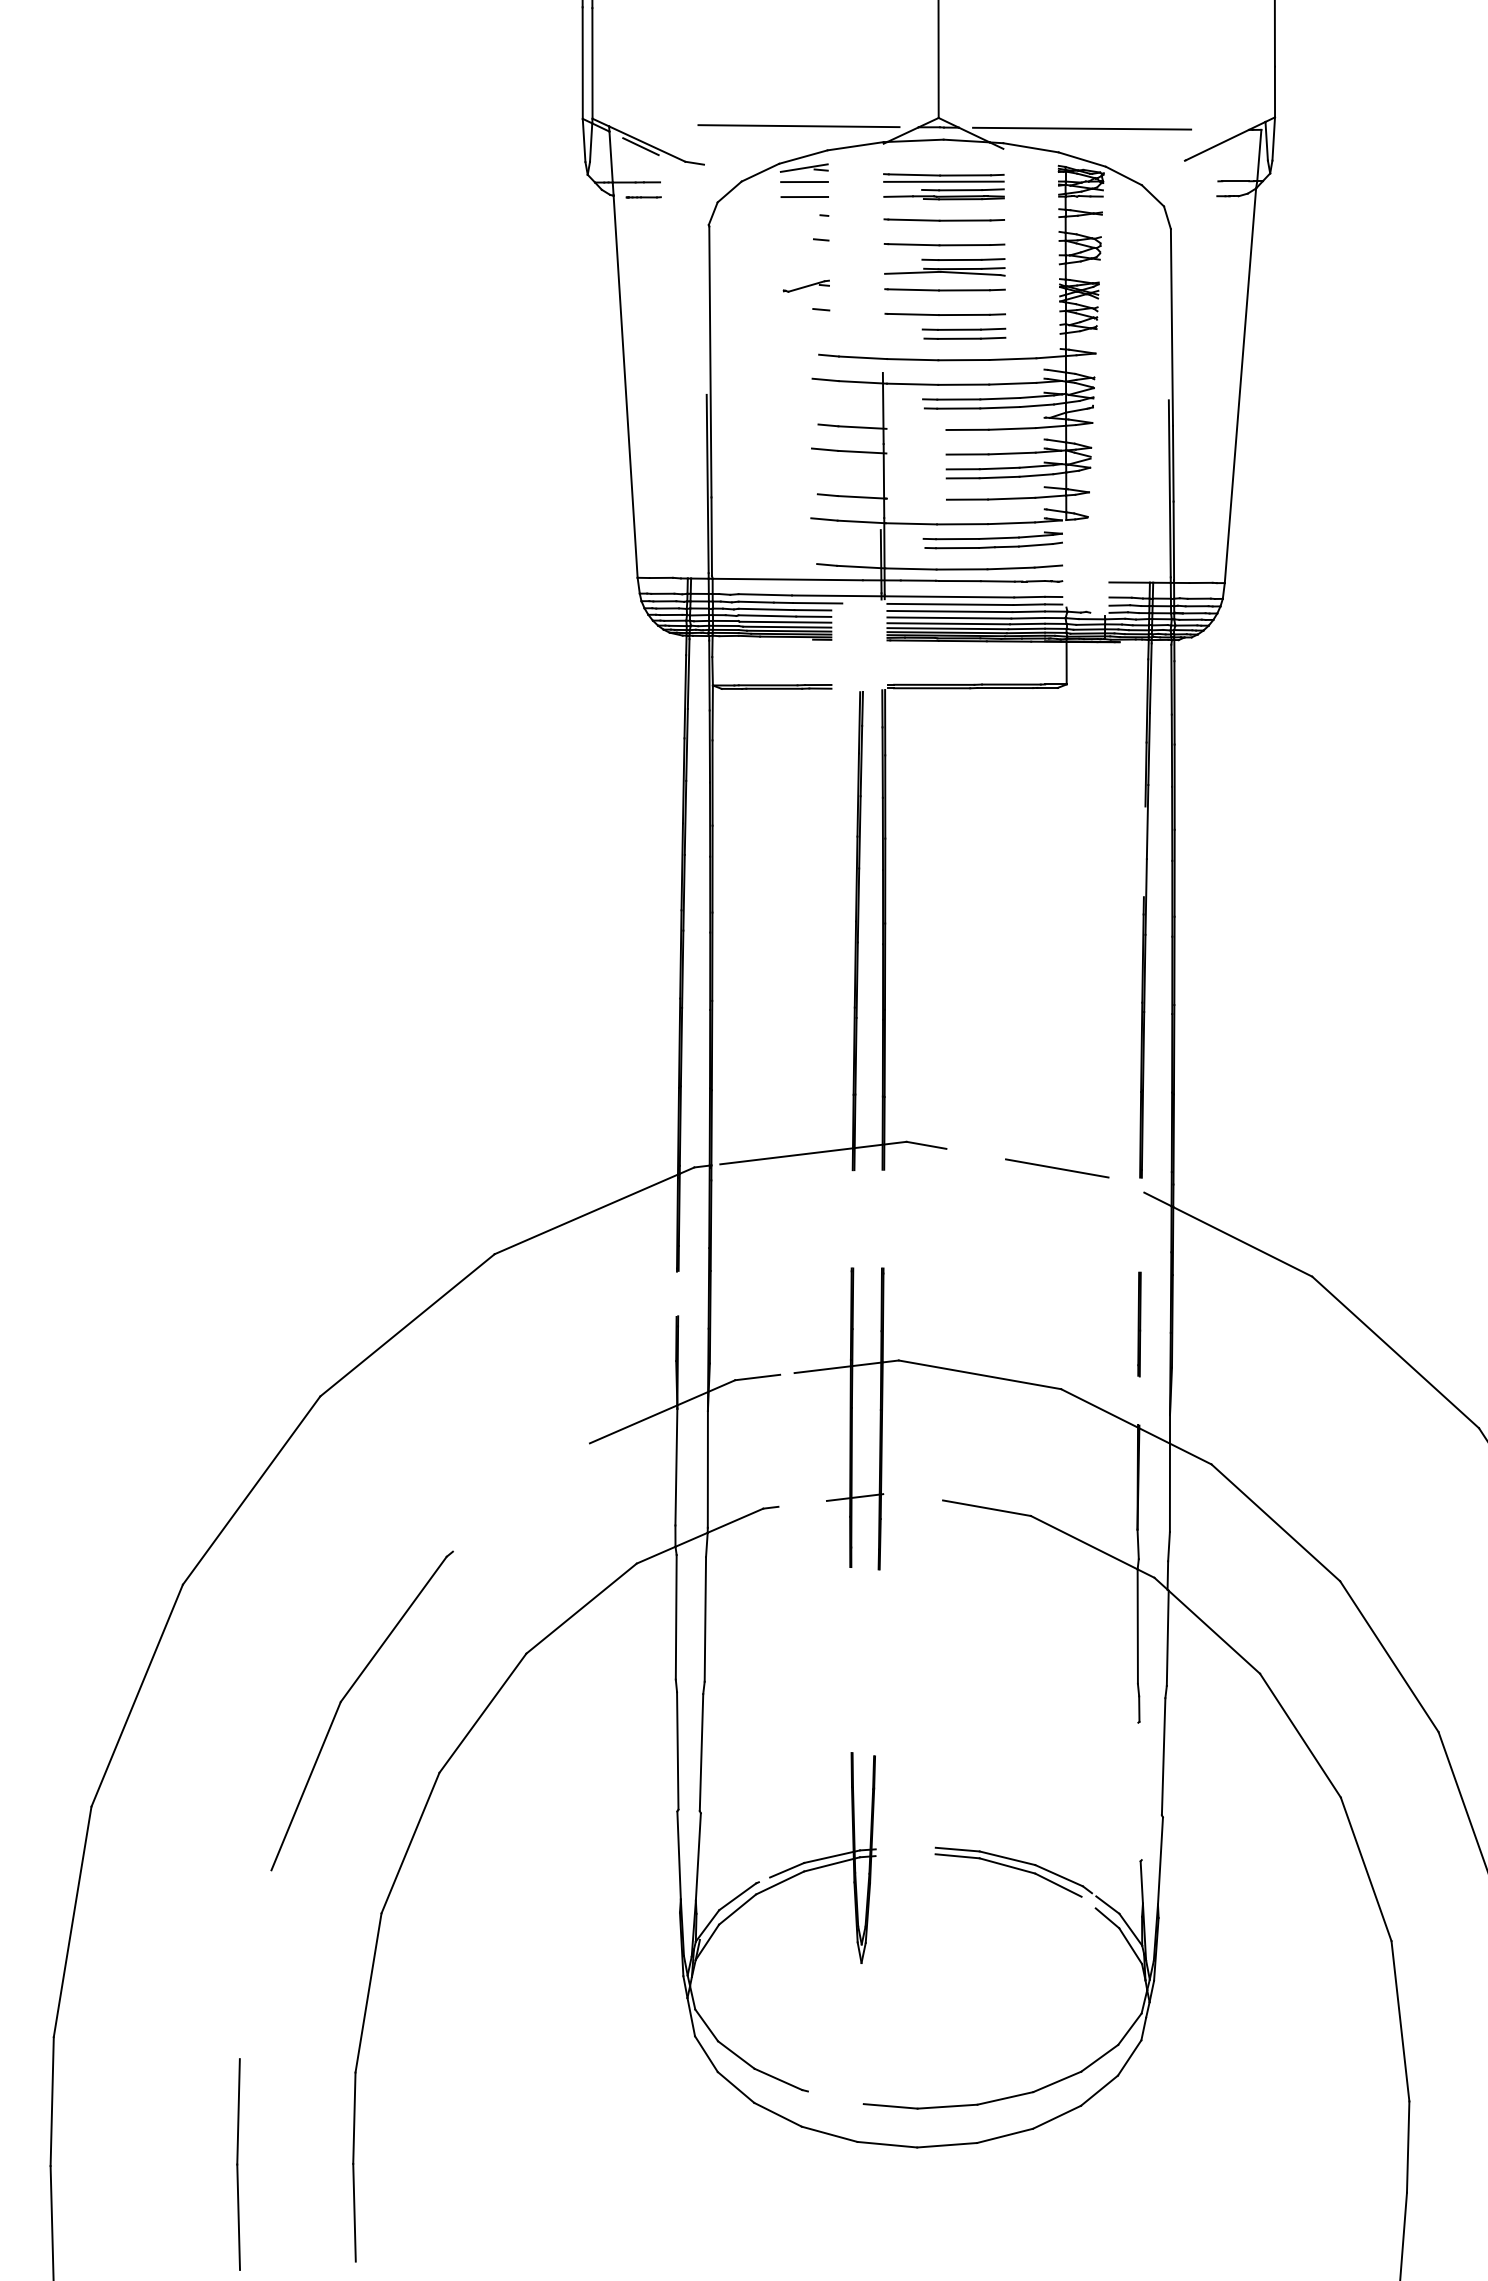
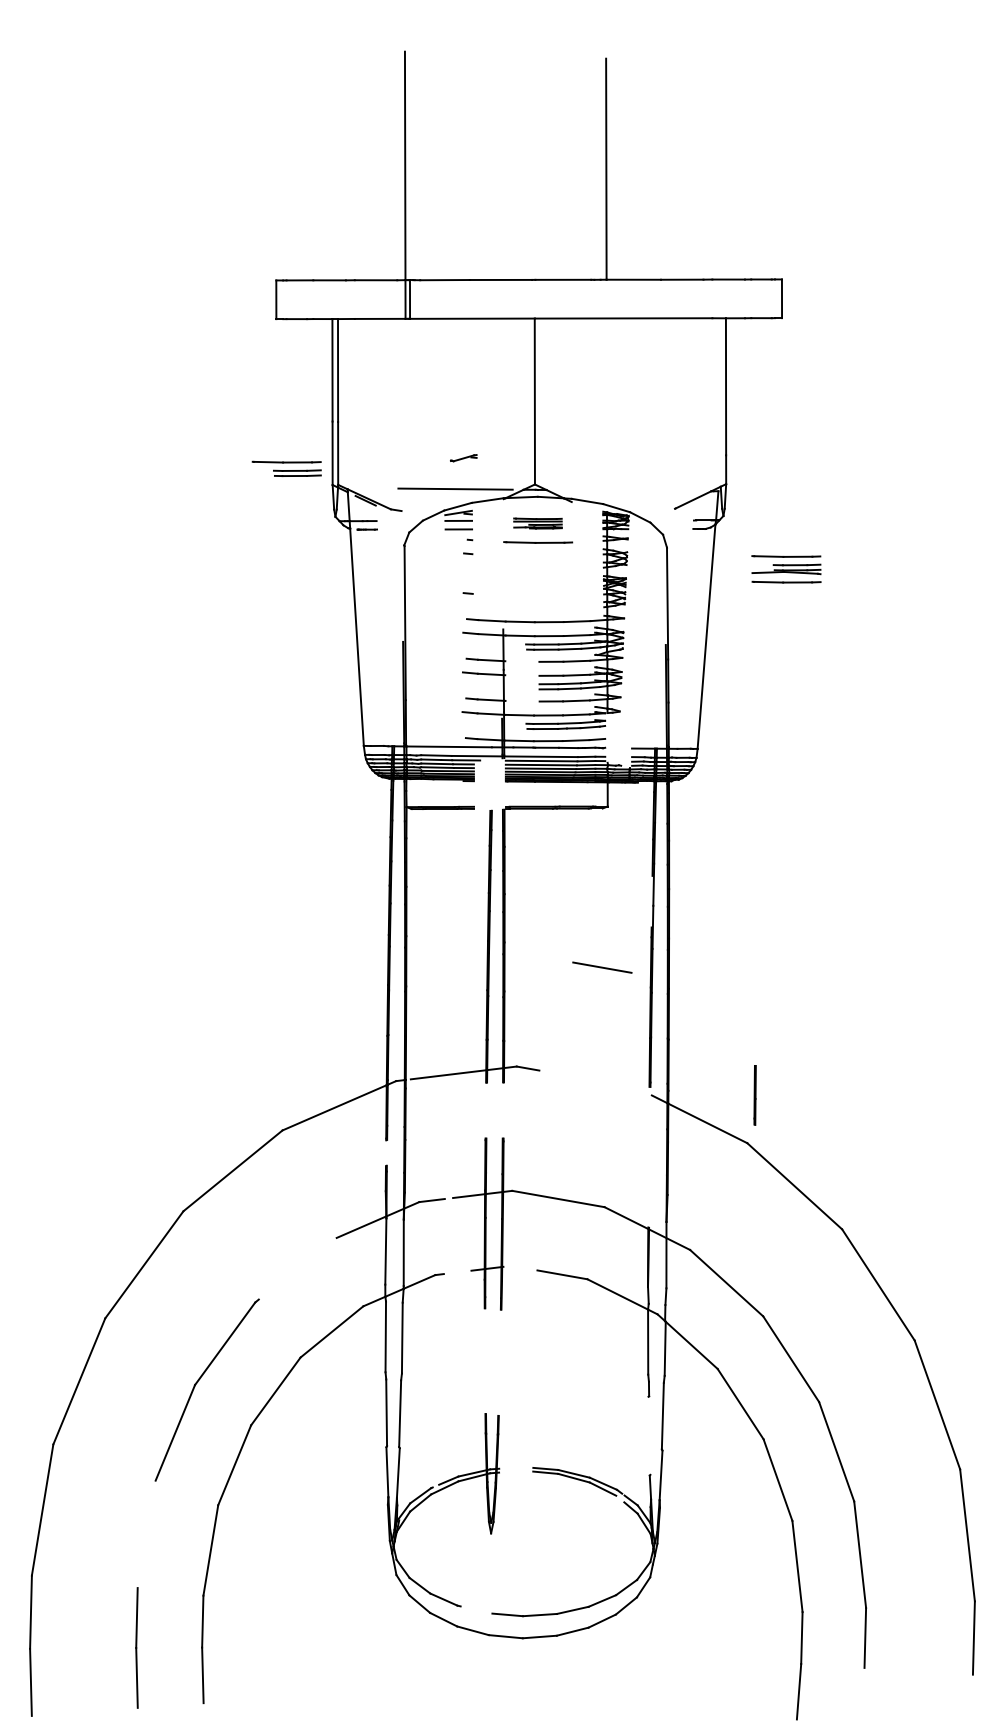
line: (1082, 128) -> (616, 490), removed
part: (943, 186) -> (537, 523), size x0.7
part: (944, 267) -> (786, 569), moved
part: (805, 286) -> (463, 458), moved
part: (944, 325) -> (286, 468), moved
line: (1057, 1168) -> (602, 967), moved
line: (1138, 1324) -> (754, 1095), moved

